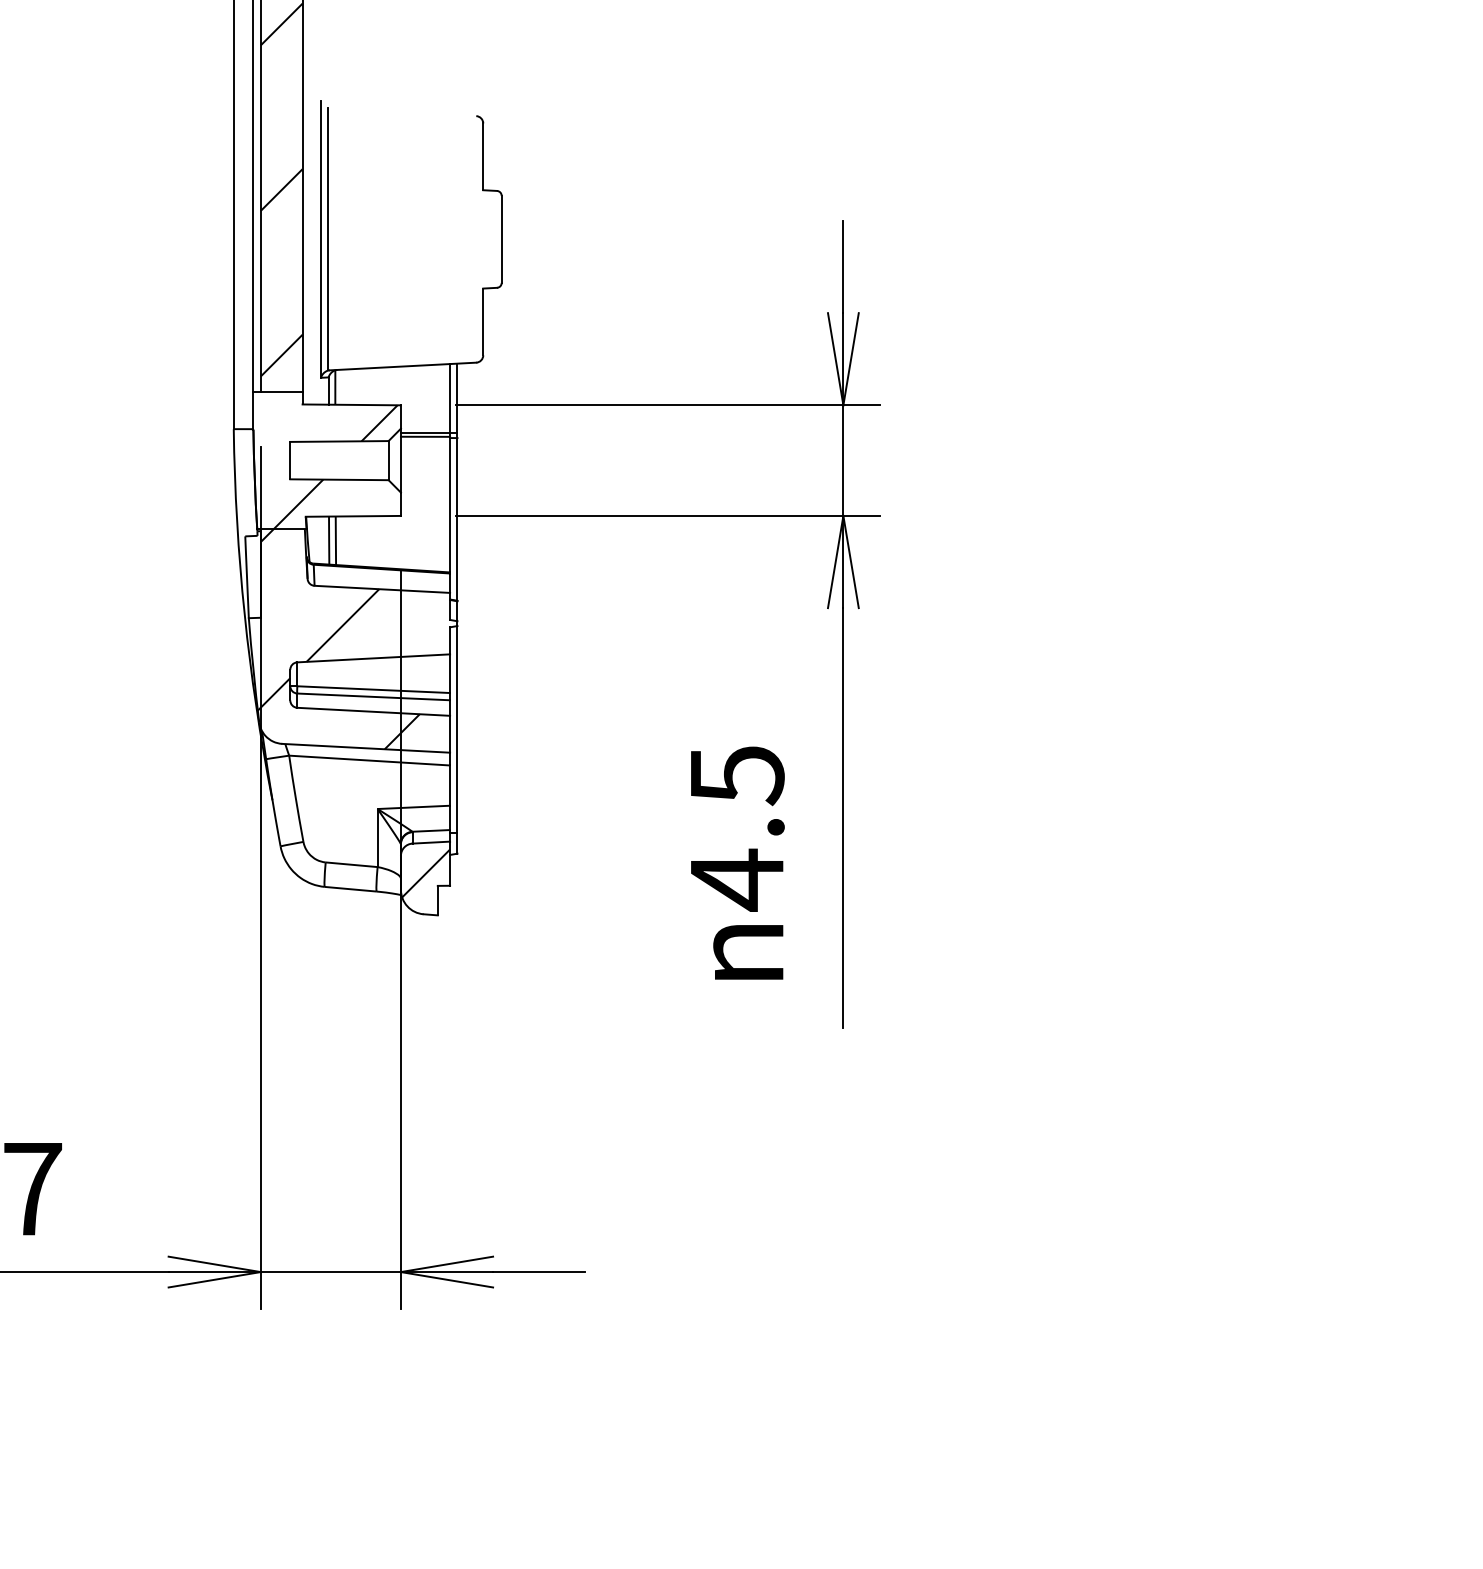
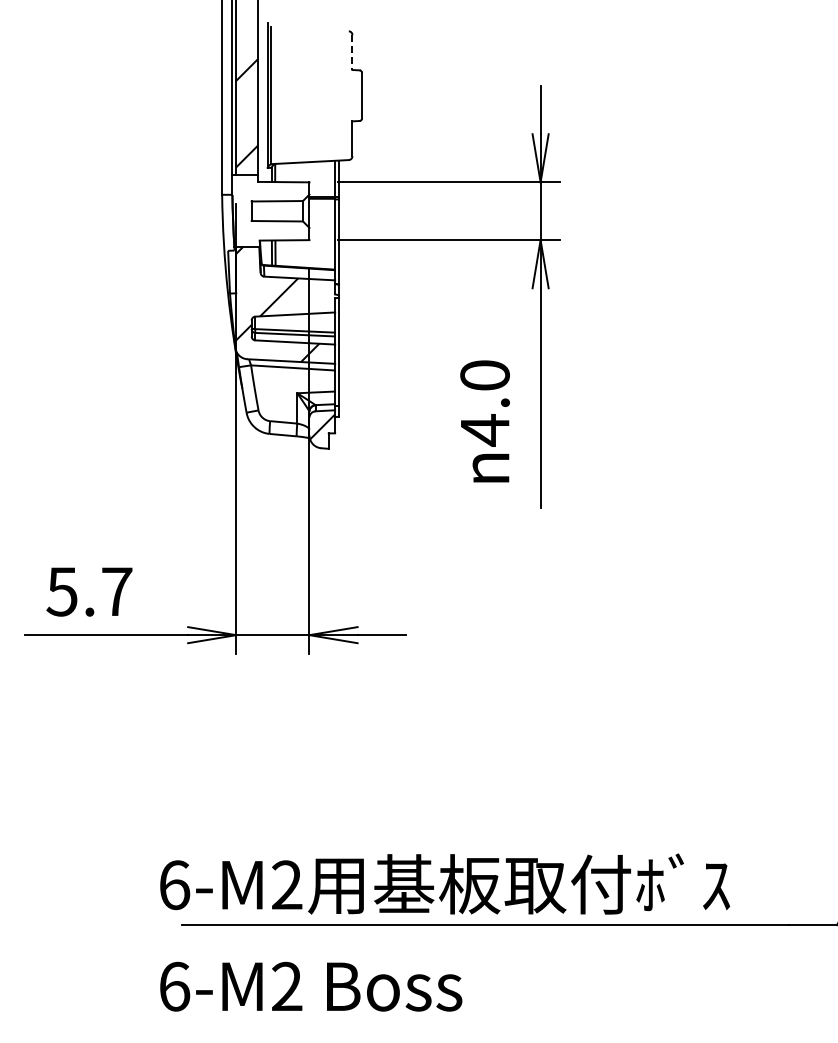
line: (483, 158) -> (352, 53), solid -> dashed
hatch: (335, 466) -> (275, 214), removed
text: (735, 775) -> (484, 375), n4.5 -> n4.0

